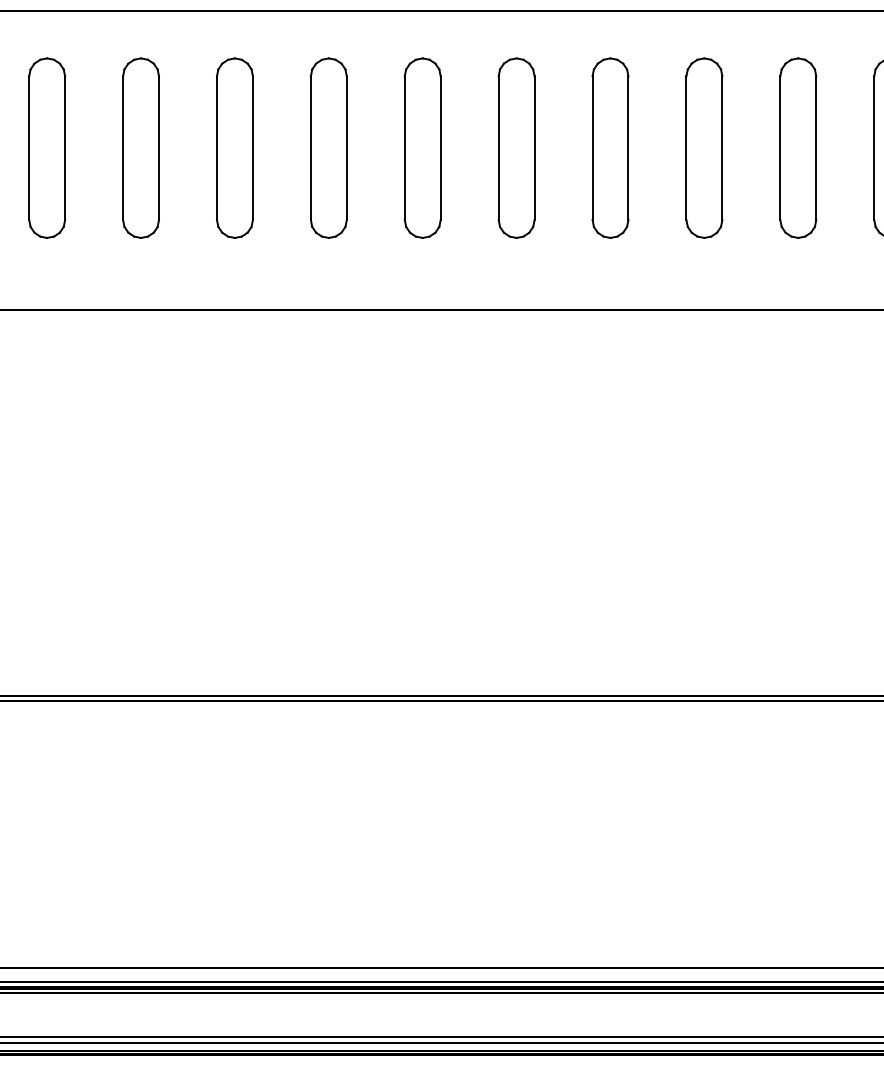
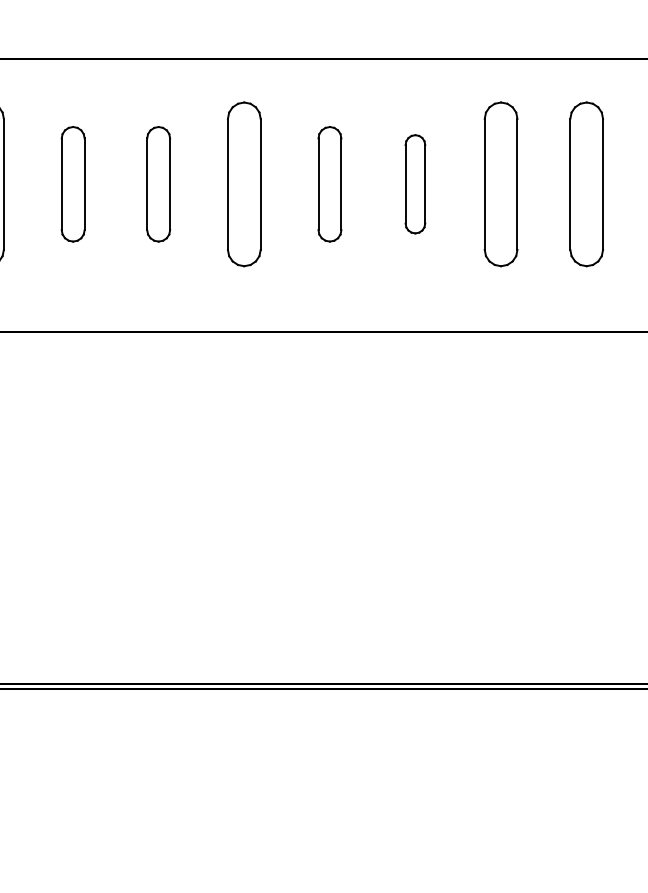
part: (47, 147) -> (73, 183), size x0.7
part: (140, 147) -> (158, 183), size x0.7
part: (328, 147) -> (329, 183), size x0.7
part: (422, 147) -> (415, 183), size x0.6

